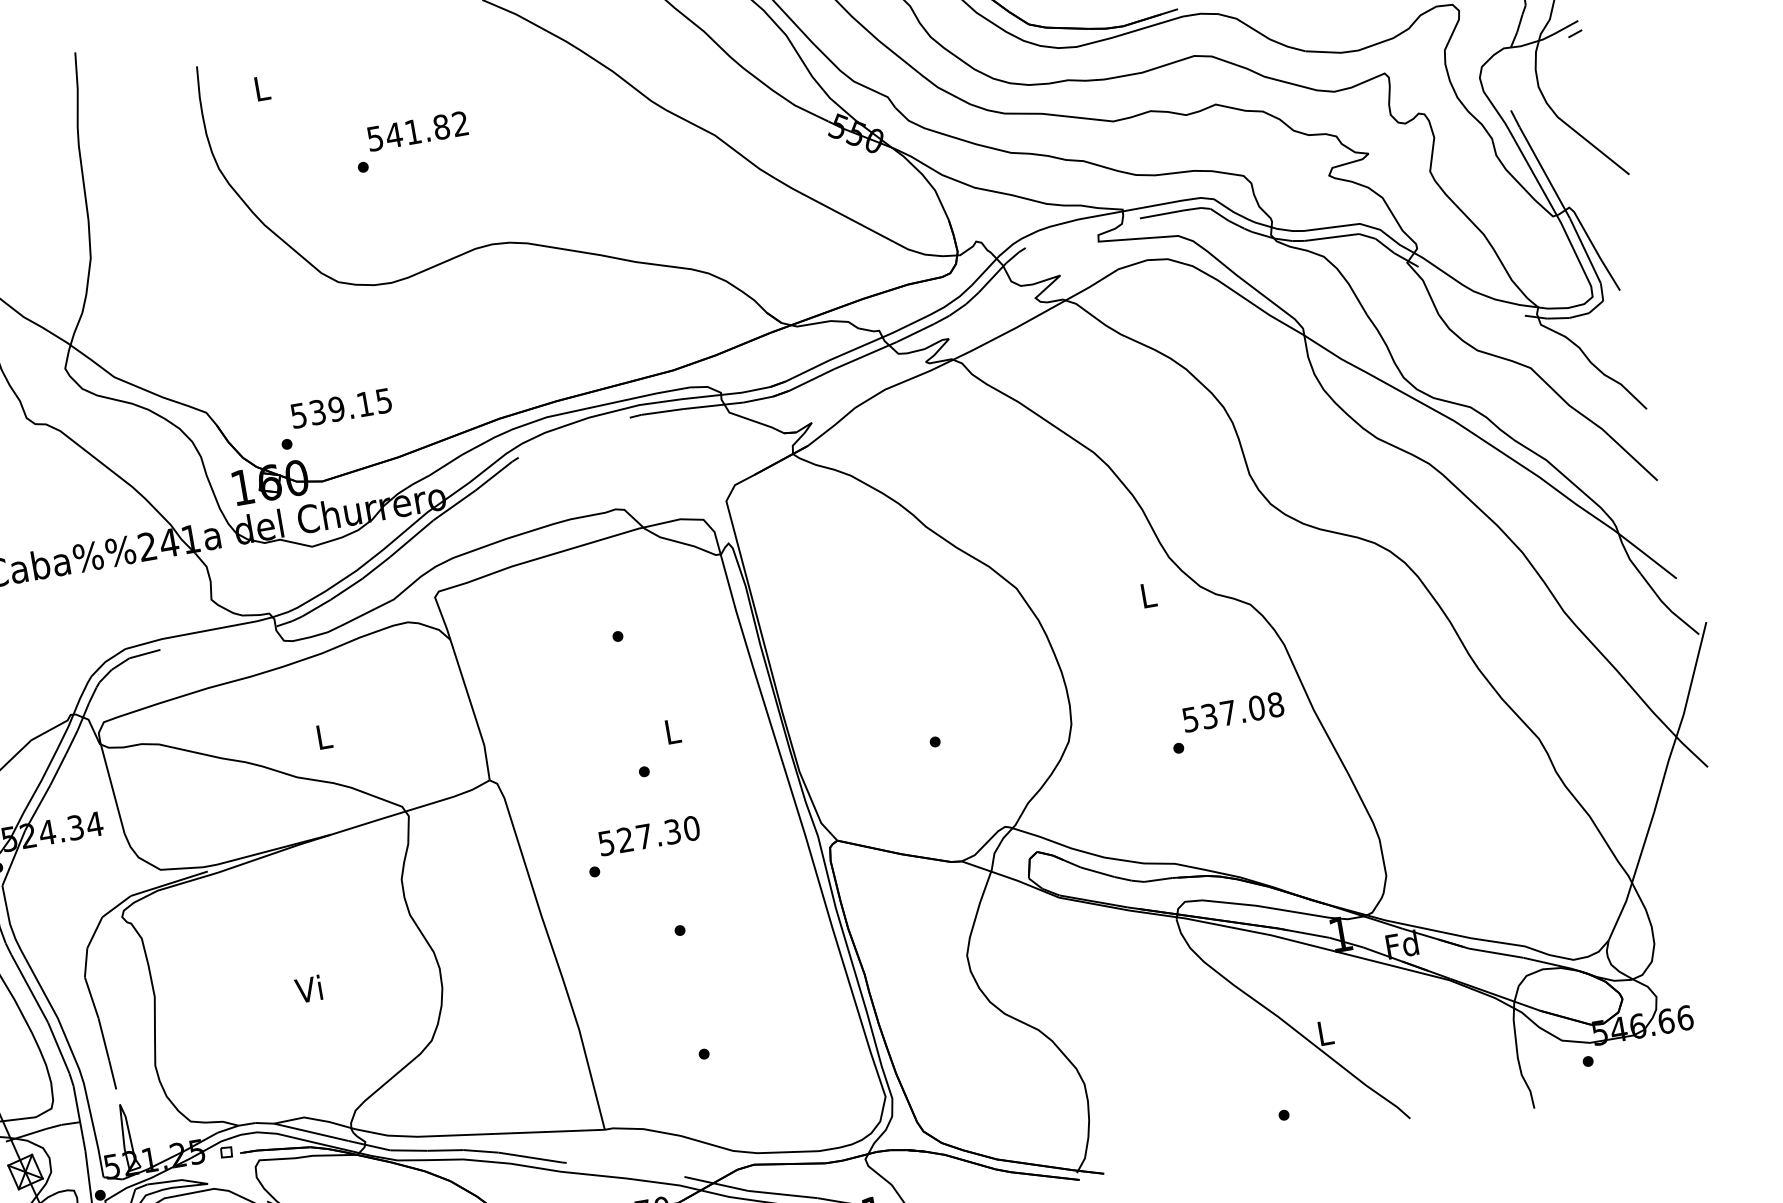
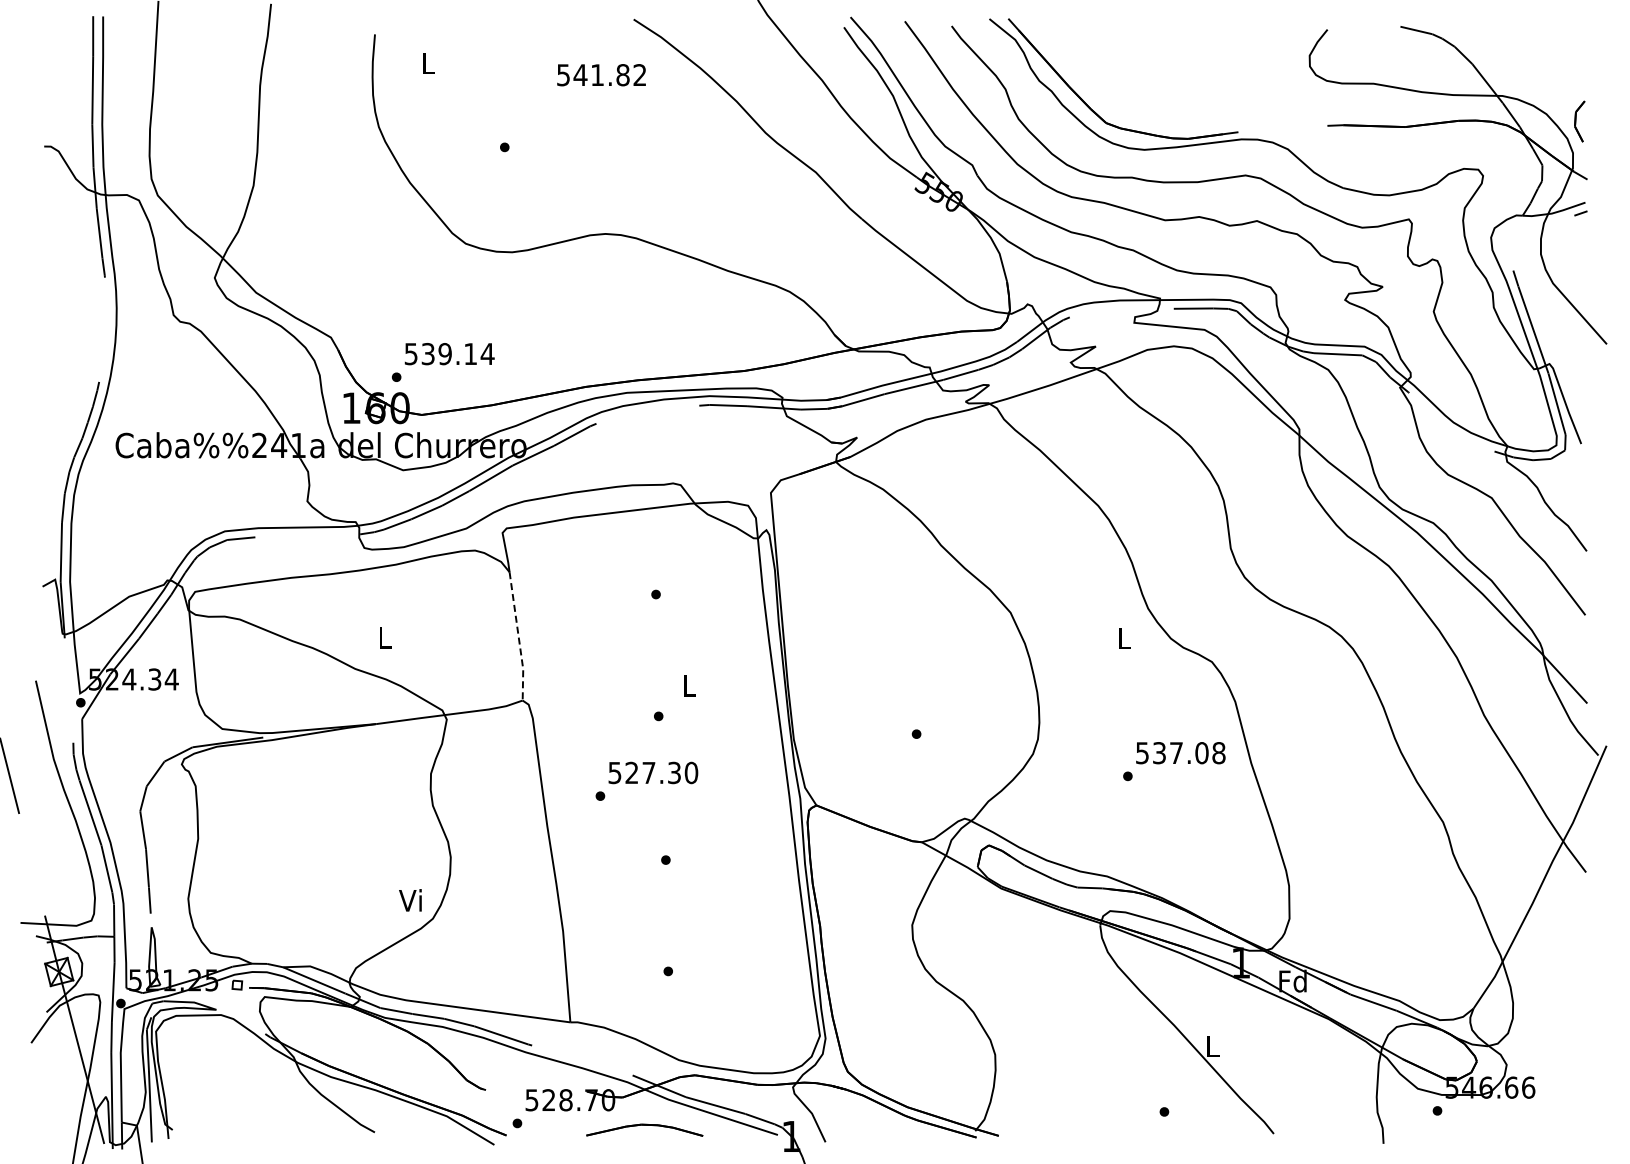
text: (417, 131) -> (601, 75), moved
text: (383, 401) -> (487, 354), 539.15 -> 539.14
line: (472, 709) -> (518, 636), solid -> dashed
text: (308, 989) -> (410, 900), moved

